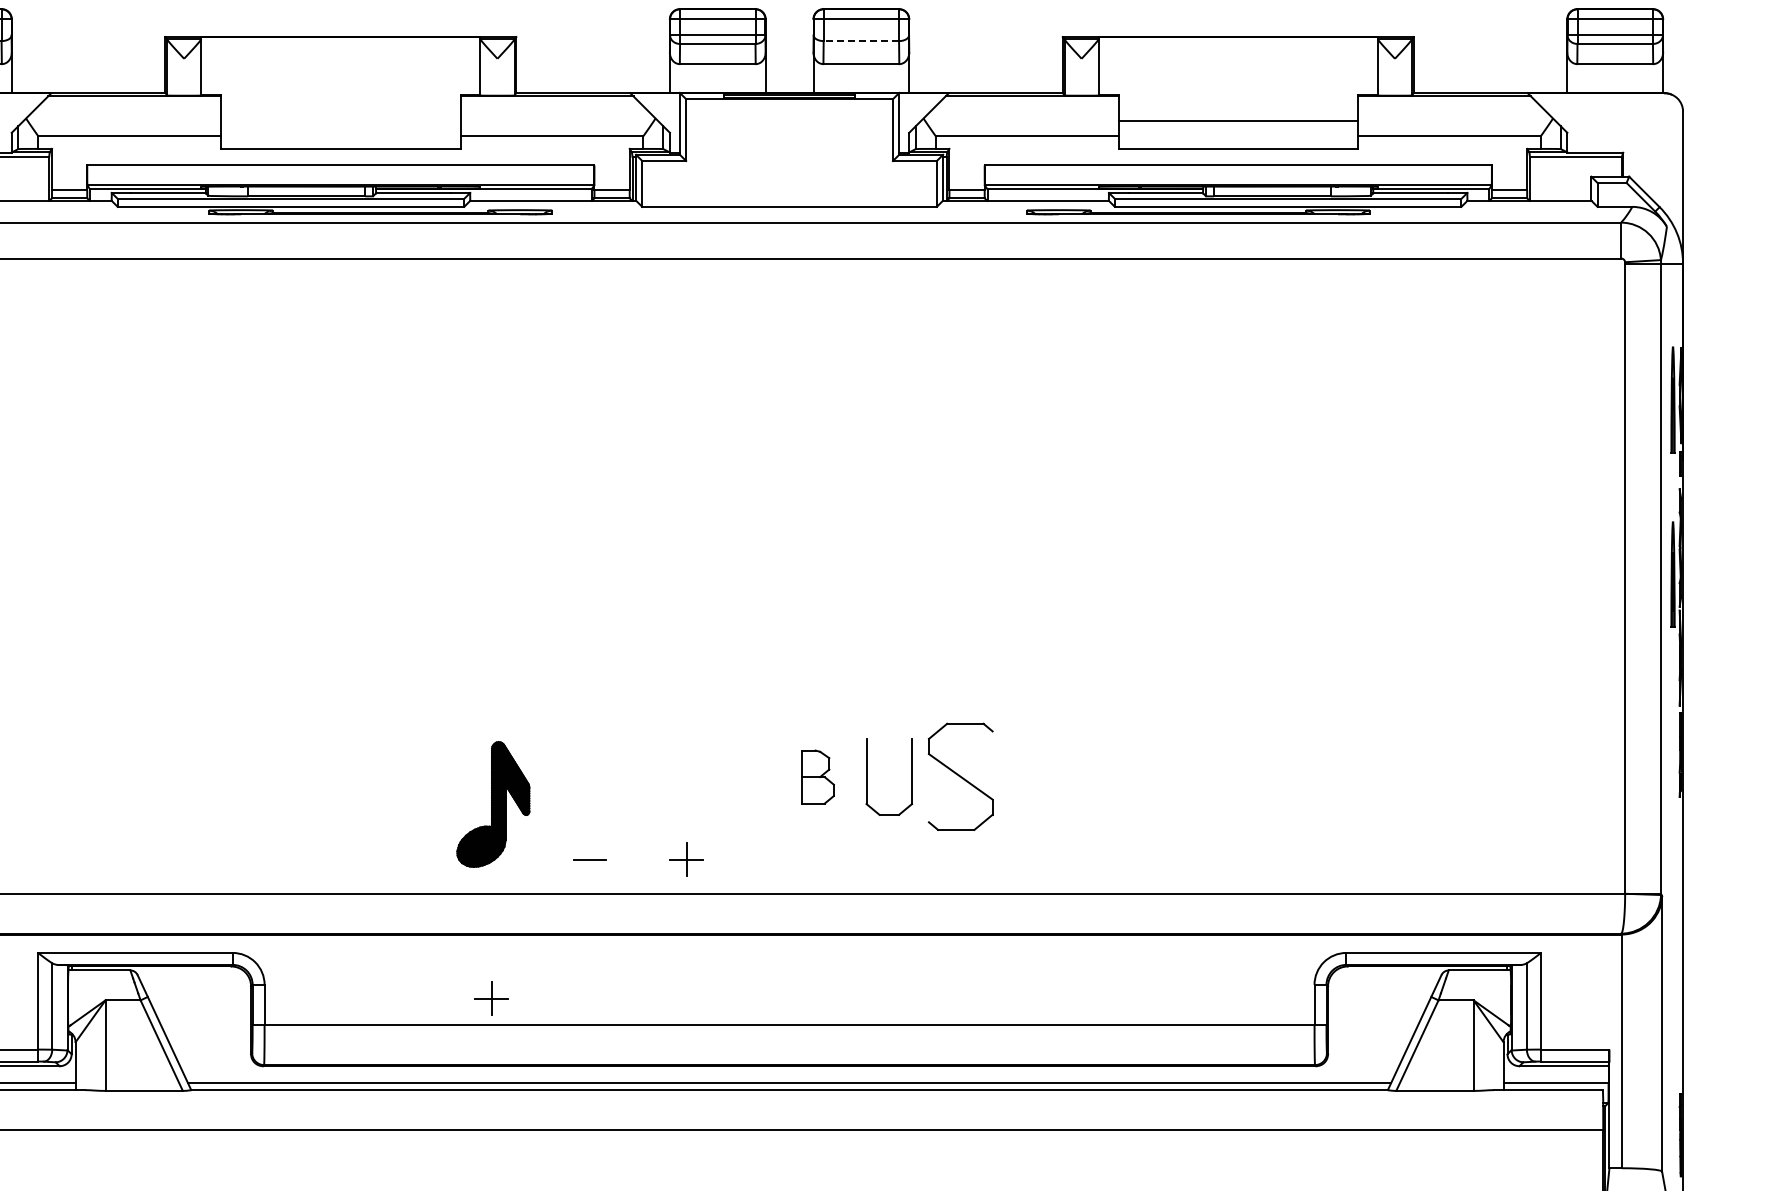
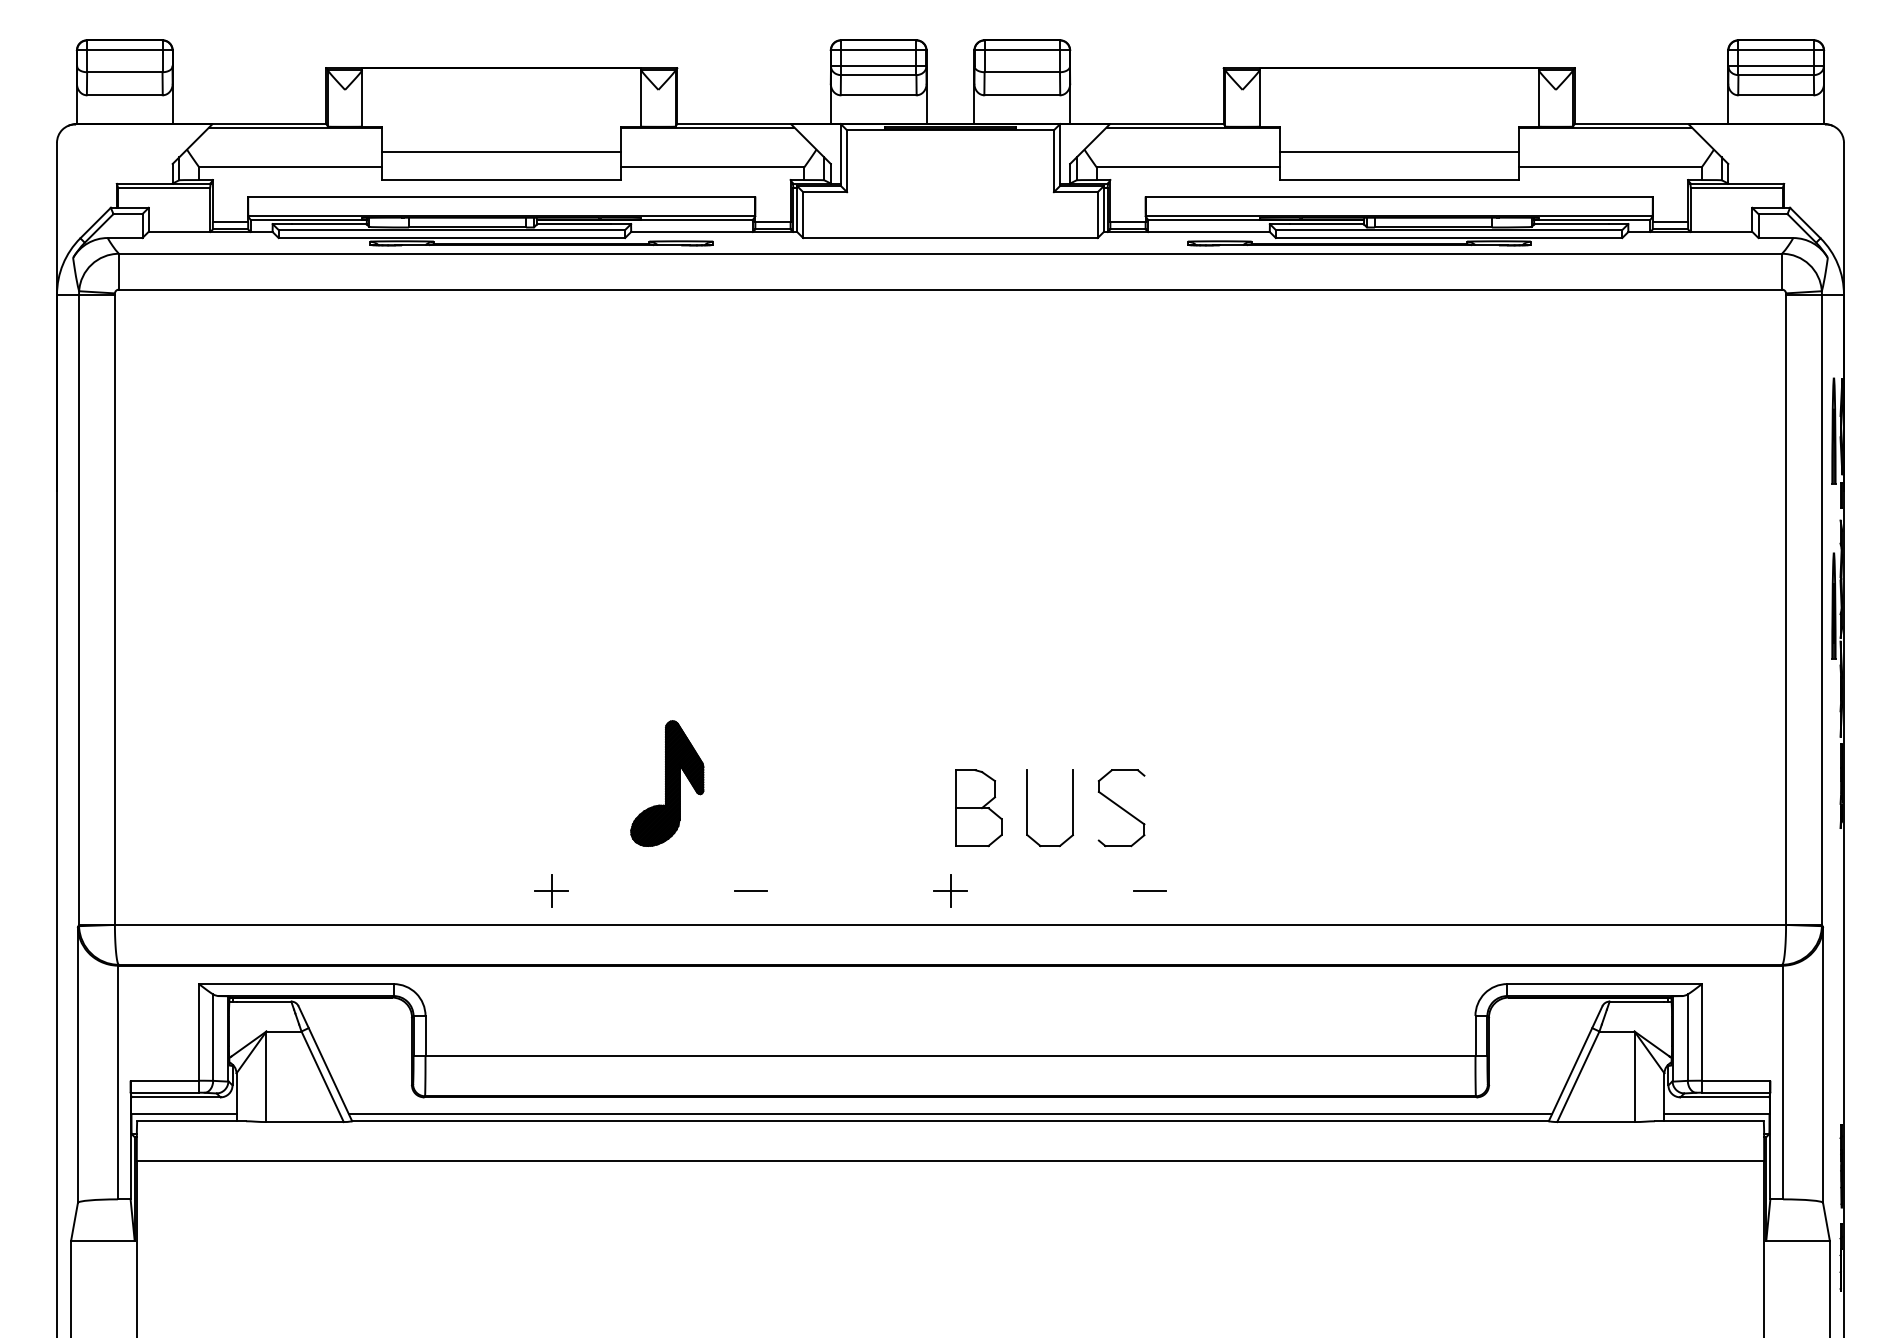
line: (861, 41) -> (1022, 72), dashed -> solid
line: (340, 121) -> (501, 152), added
part: (817, 777) -> (978, 808), size x1.43
part: (960, 777) -> (1121, 808), size x0.71
part: (493, 804) -> (667, 783), moved
part: (686, 859) -> (950, 890), moved
line: (988, 859) -> (1149, 890), added
part: (491, 998) -> (551, 890), moved

